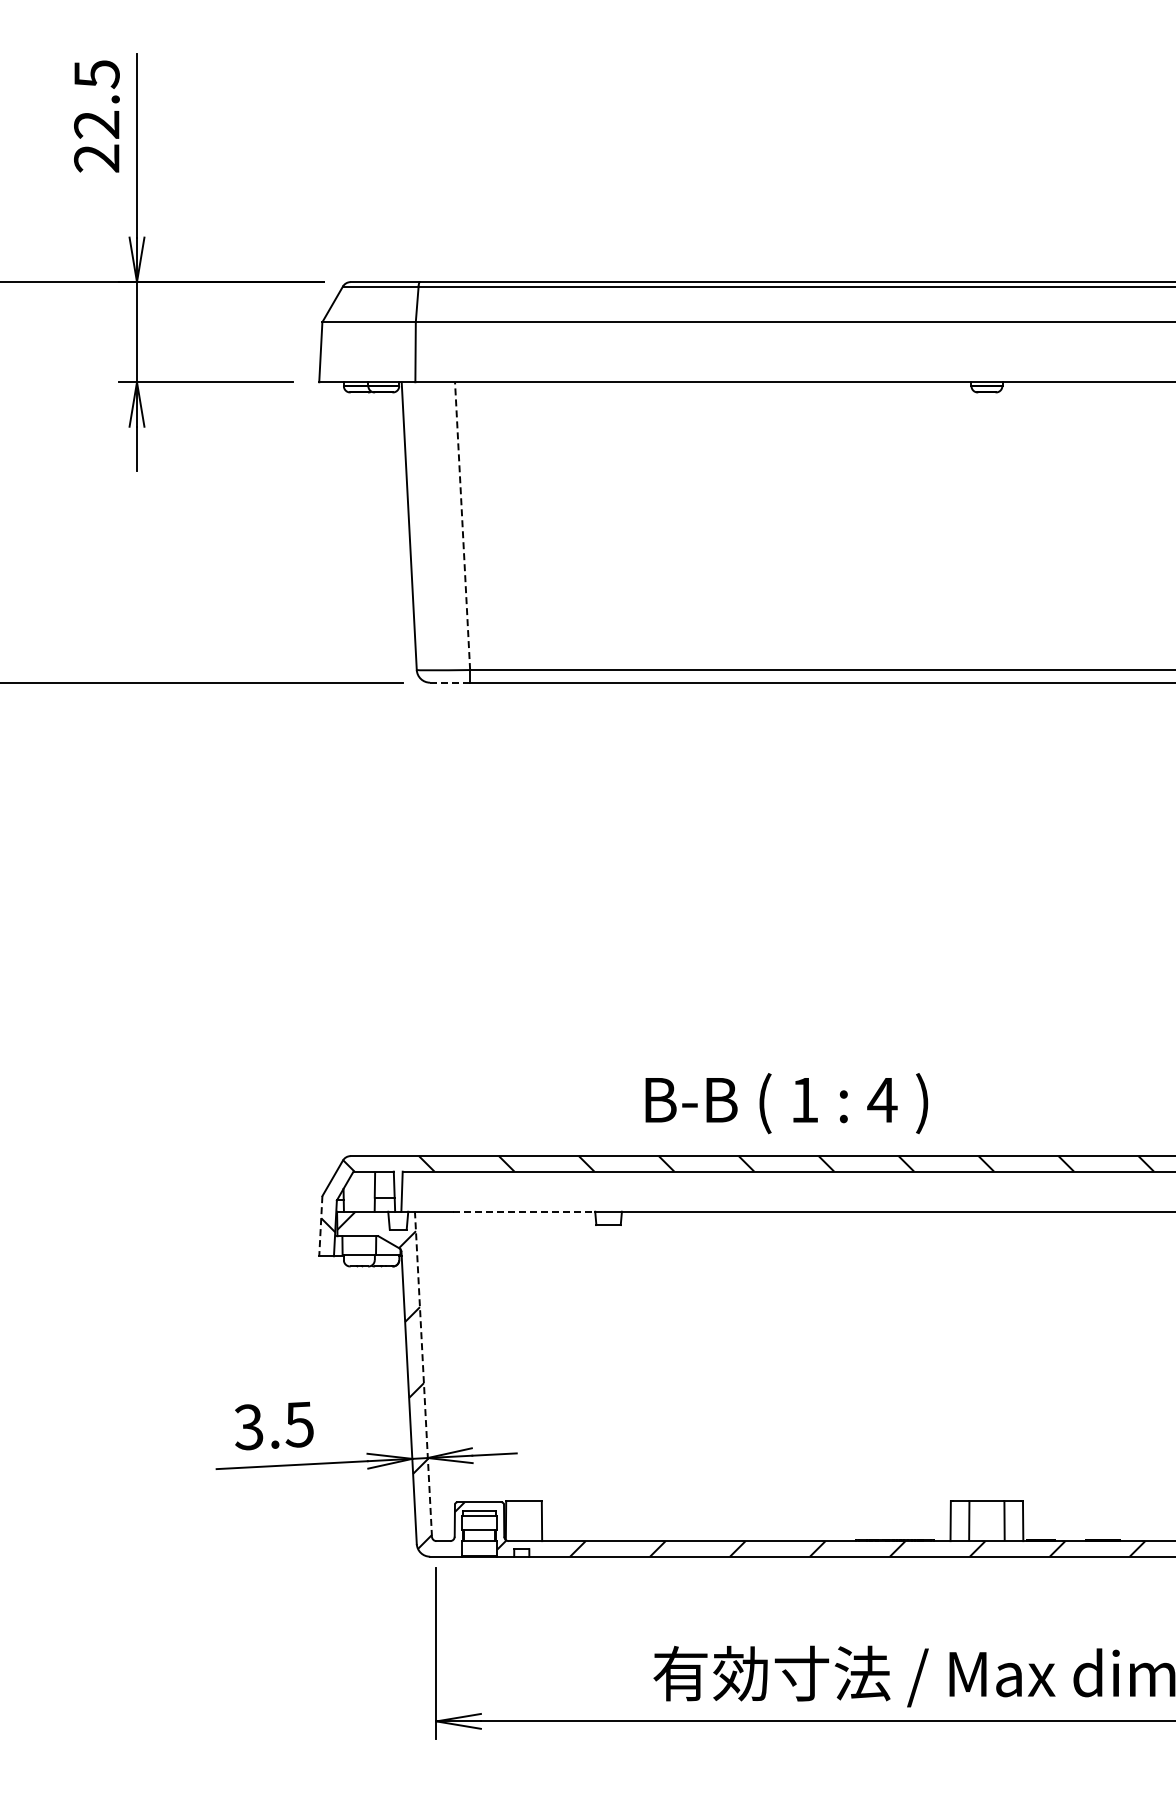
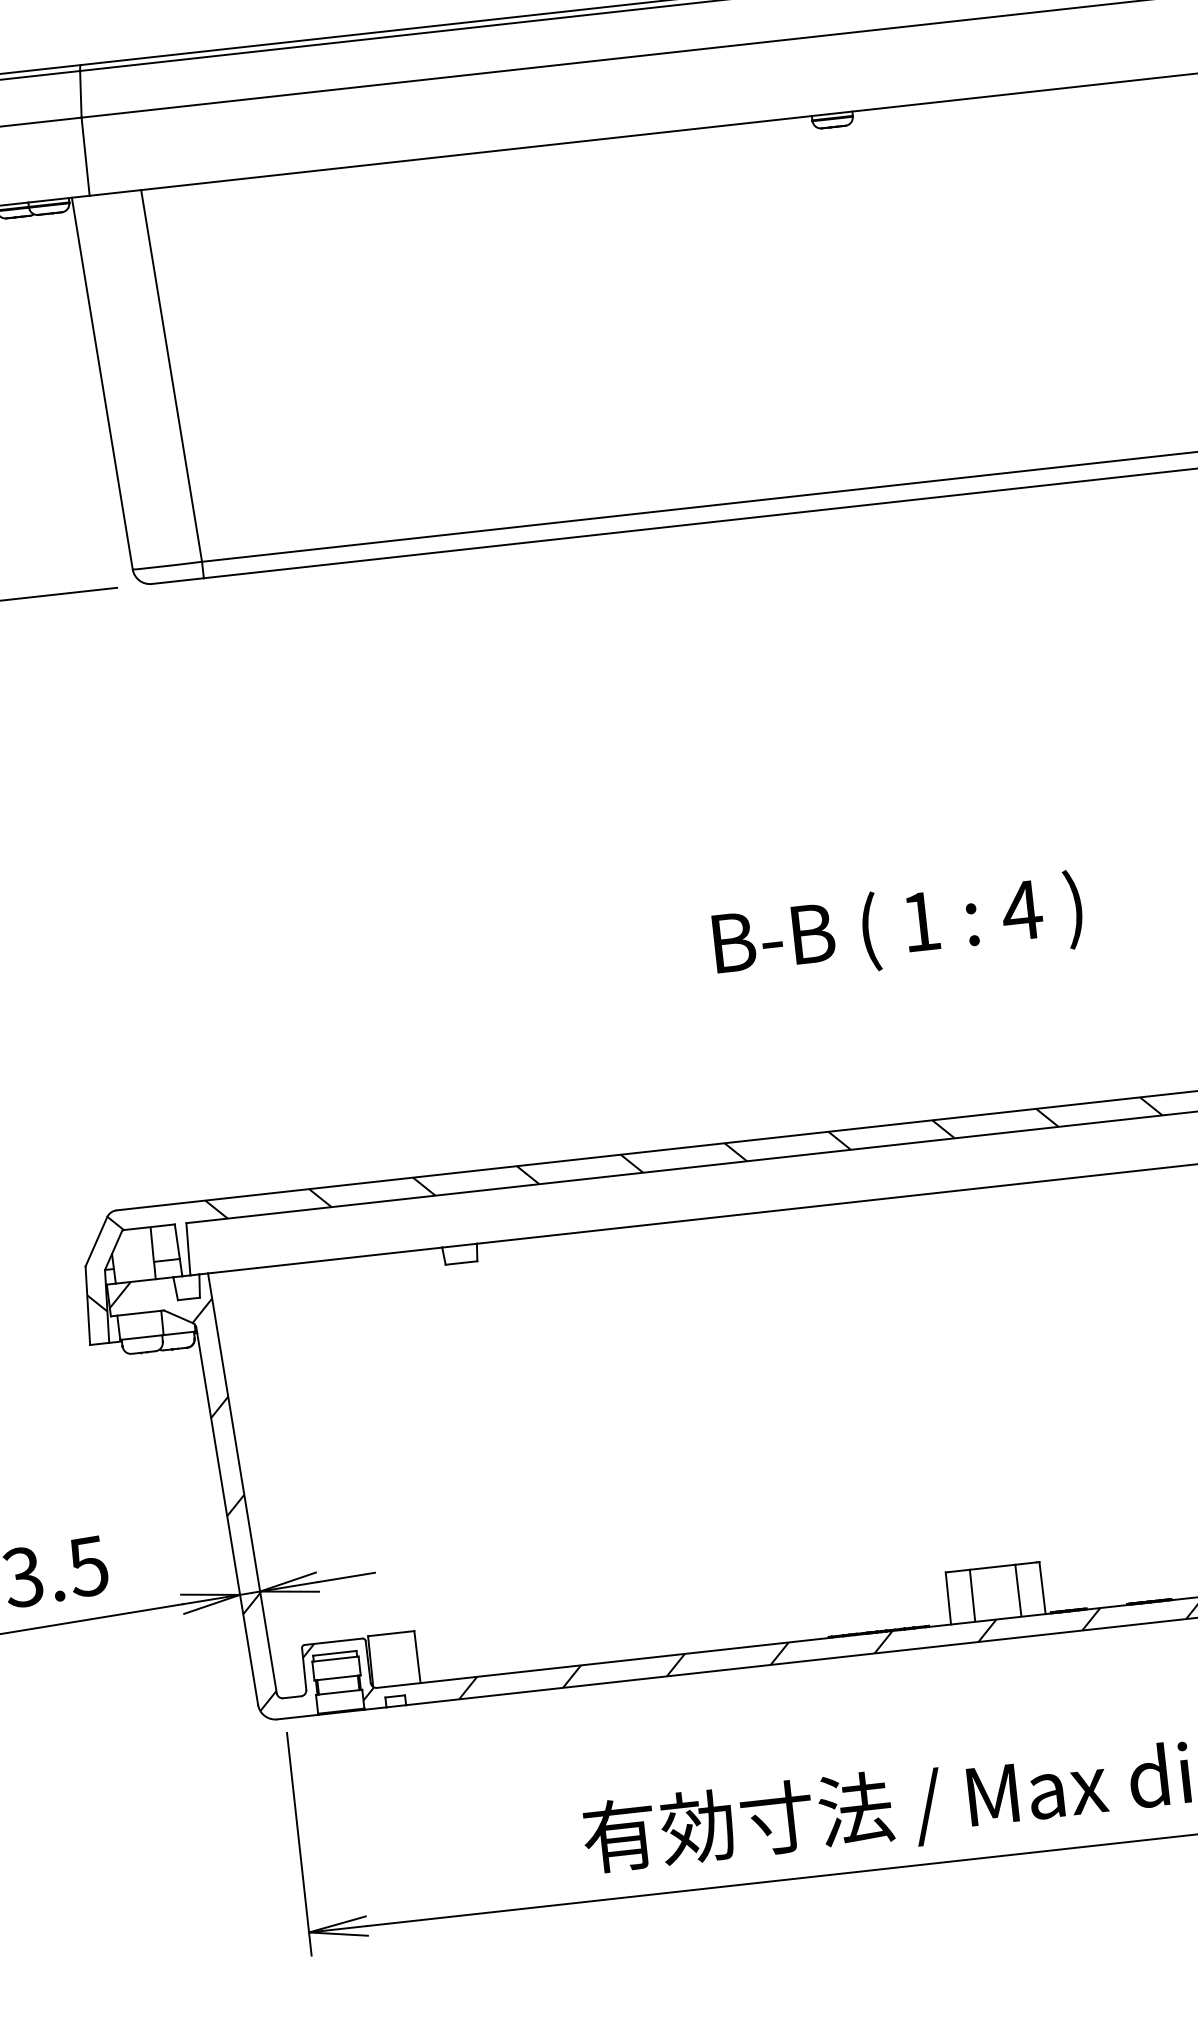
line: (462, 525) -> (171, 375), dashed -> solid
line: (449, 682) -> (177, 580), dashed -> solid
text: (786, 1103) -> (897, 928), moved
line: (524, 1211) -> (350, 1257), dashed -> solid
line: (320, 1226) -> (87, 1306), dashed -> solid
line: (423, 1374) -> (242, 1483), dashed -> solid

